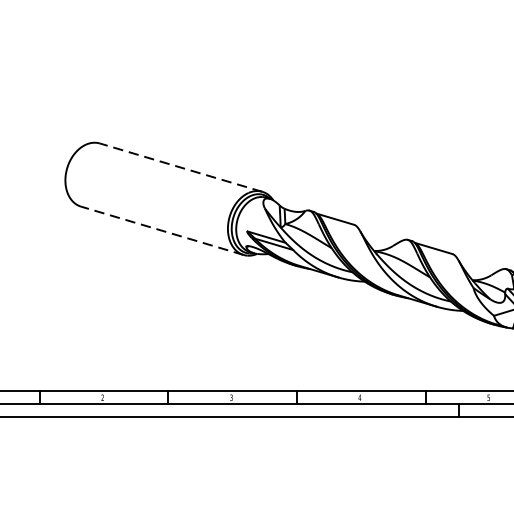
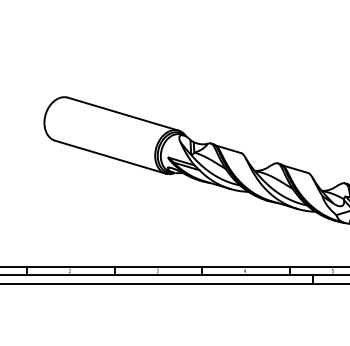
line: (181, 168) -> (123, 114), dashed -> solid
line: (162, 231) -> (110, 157), dashed -> solid

